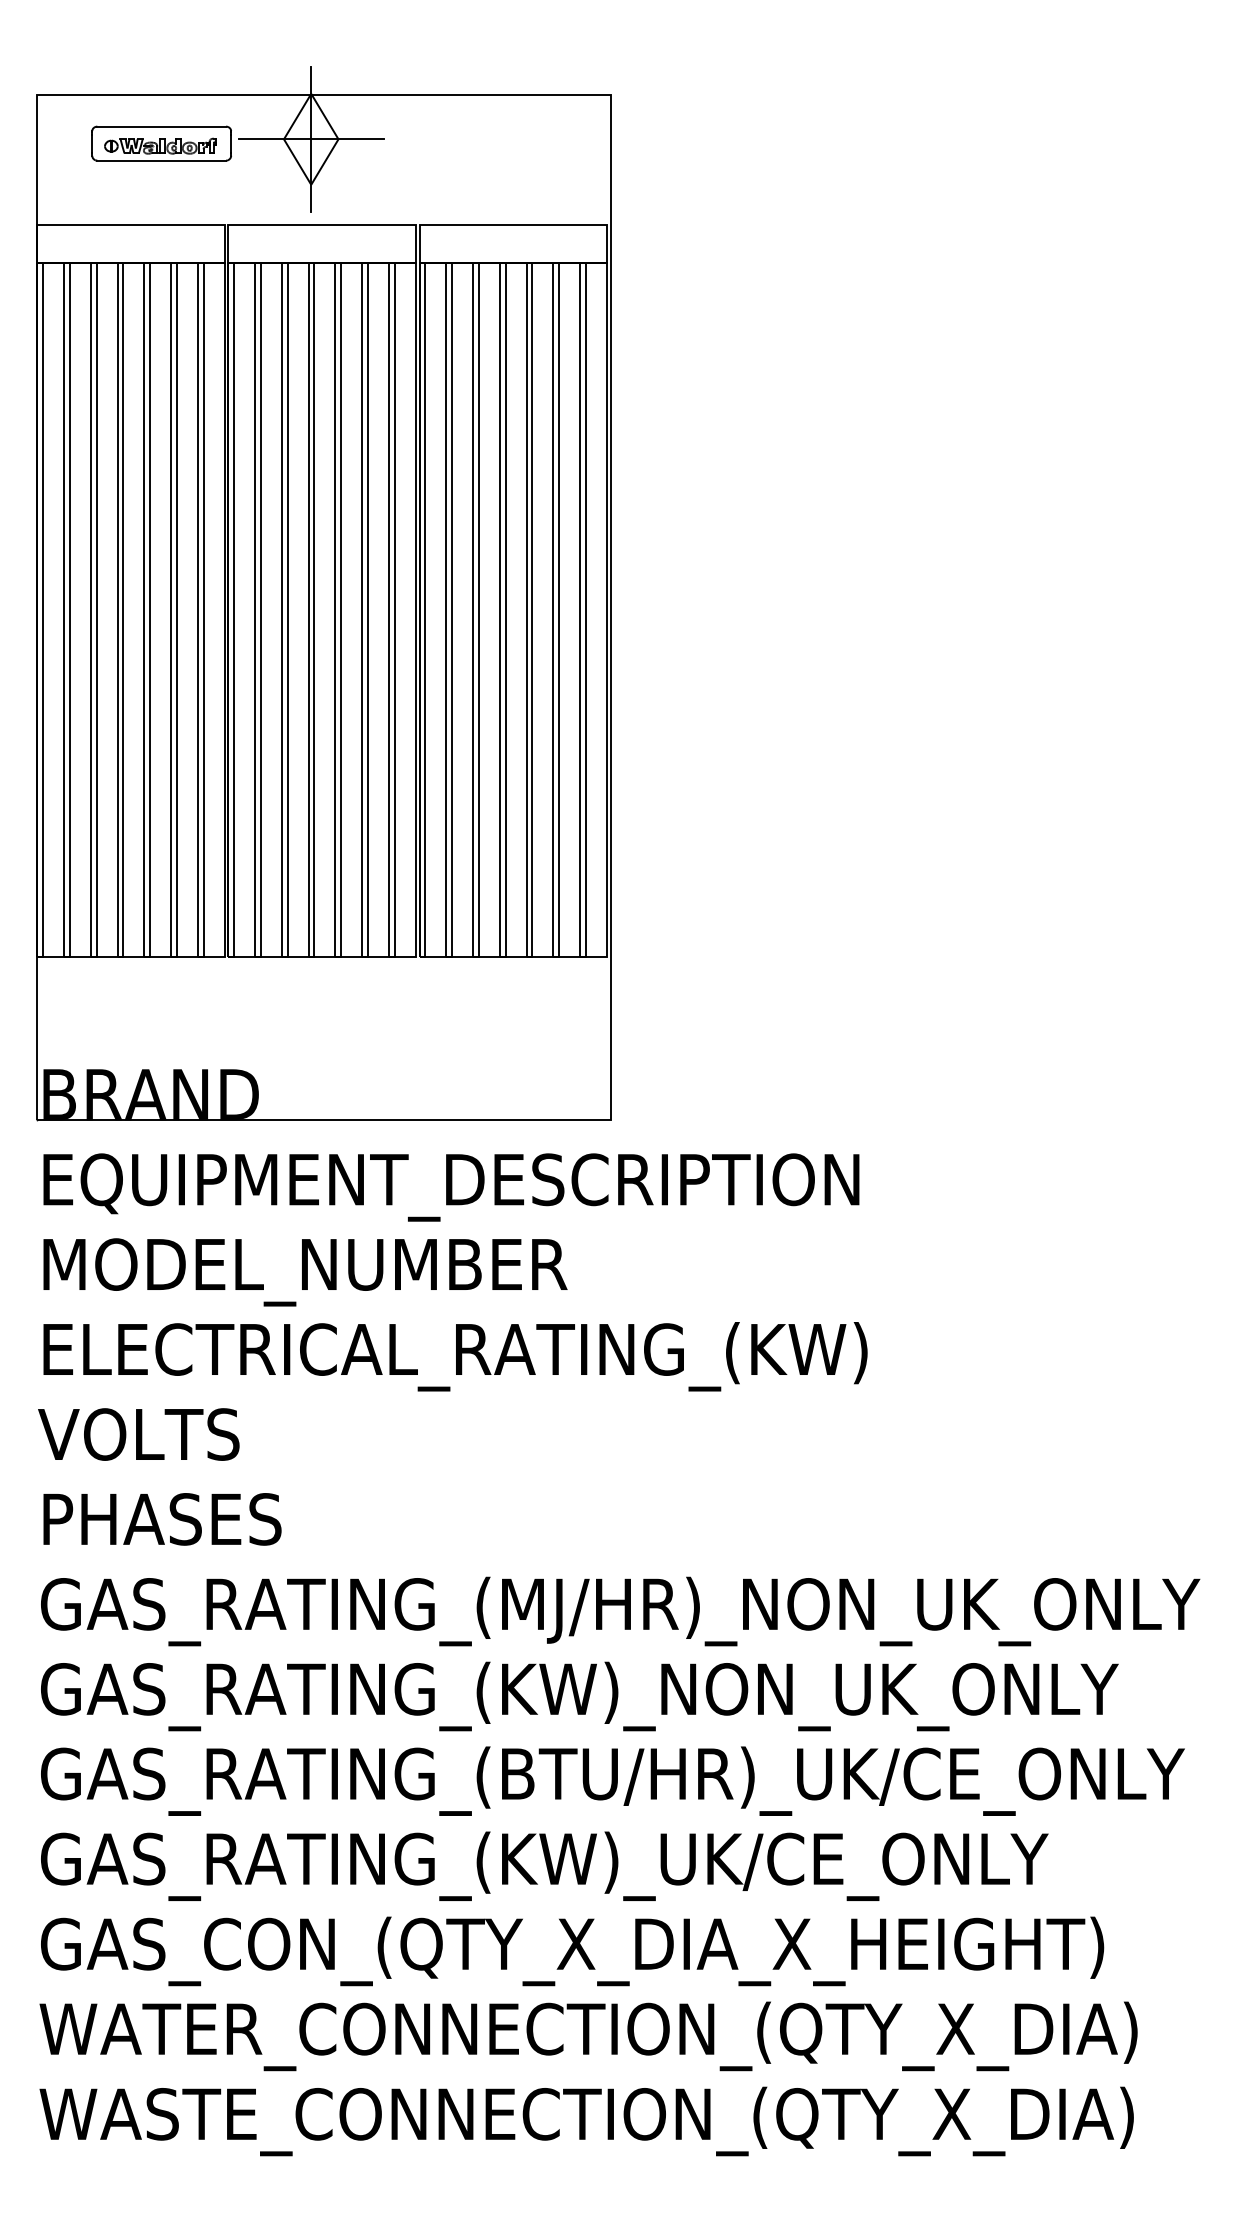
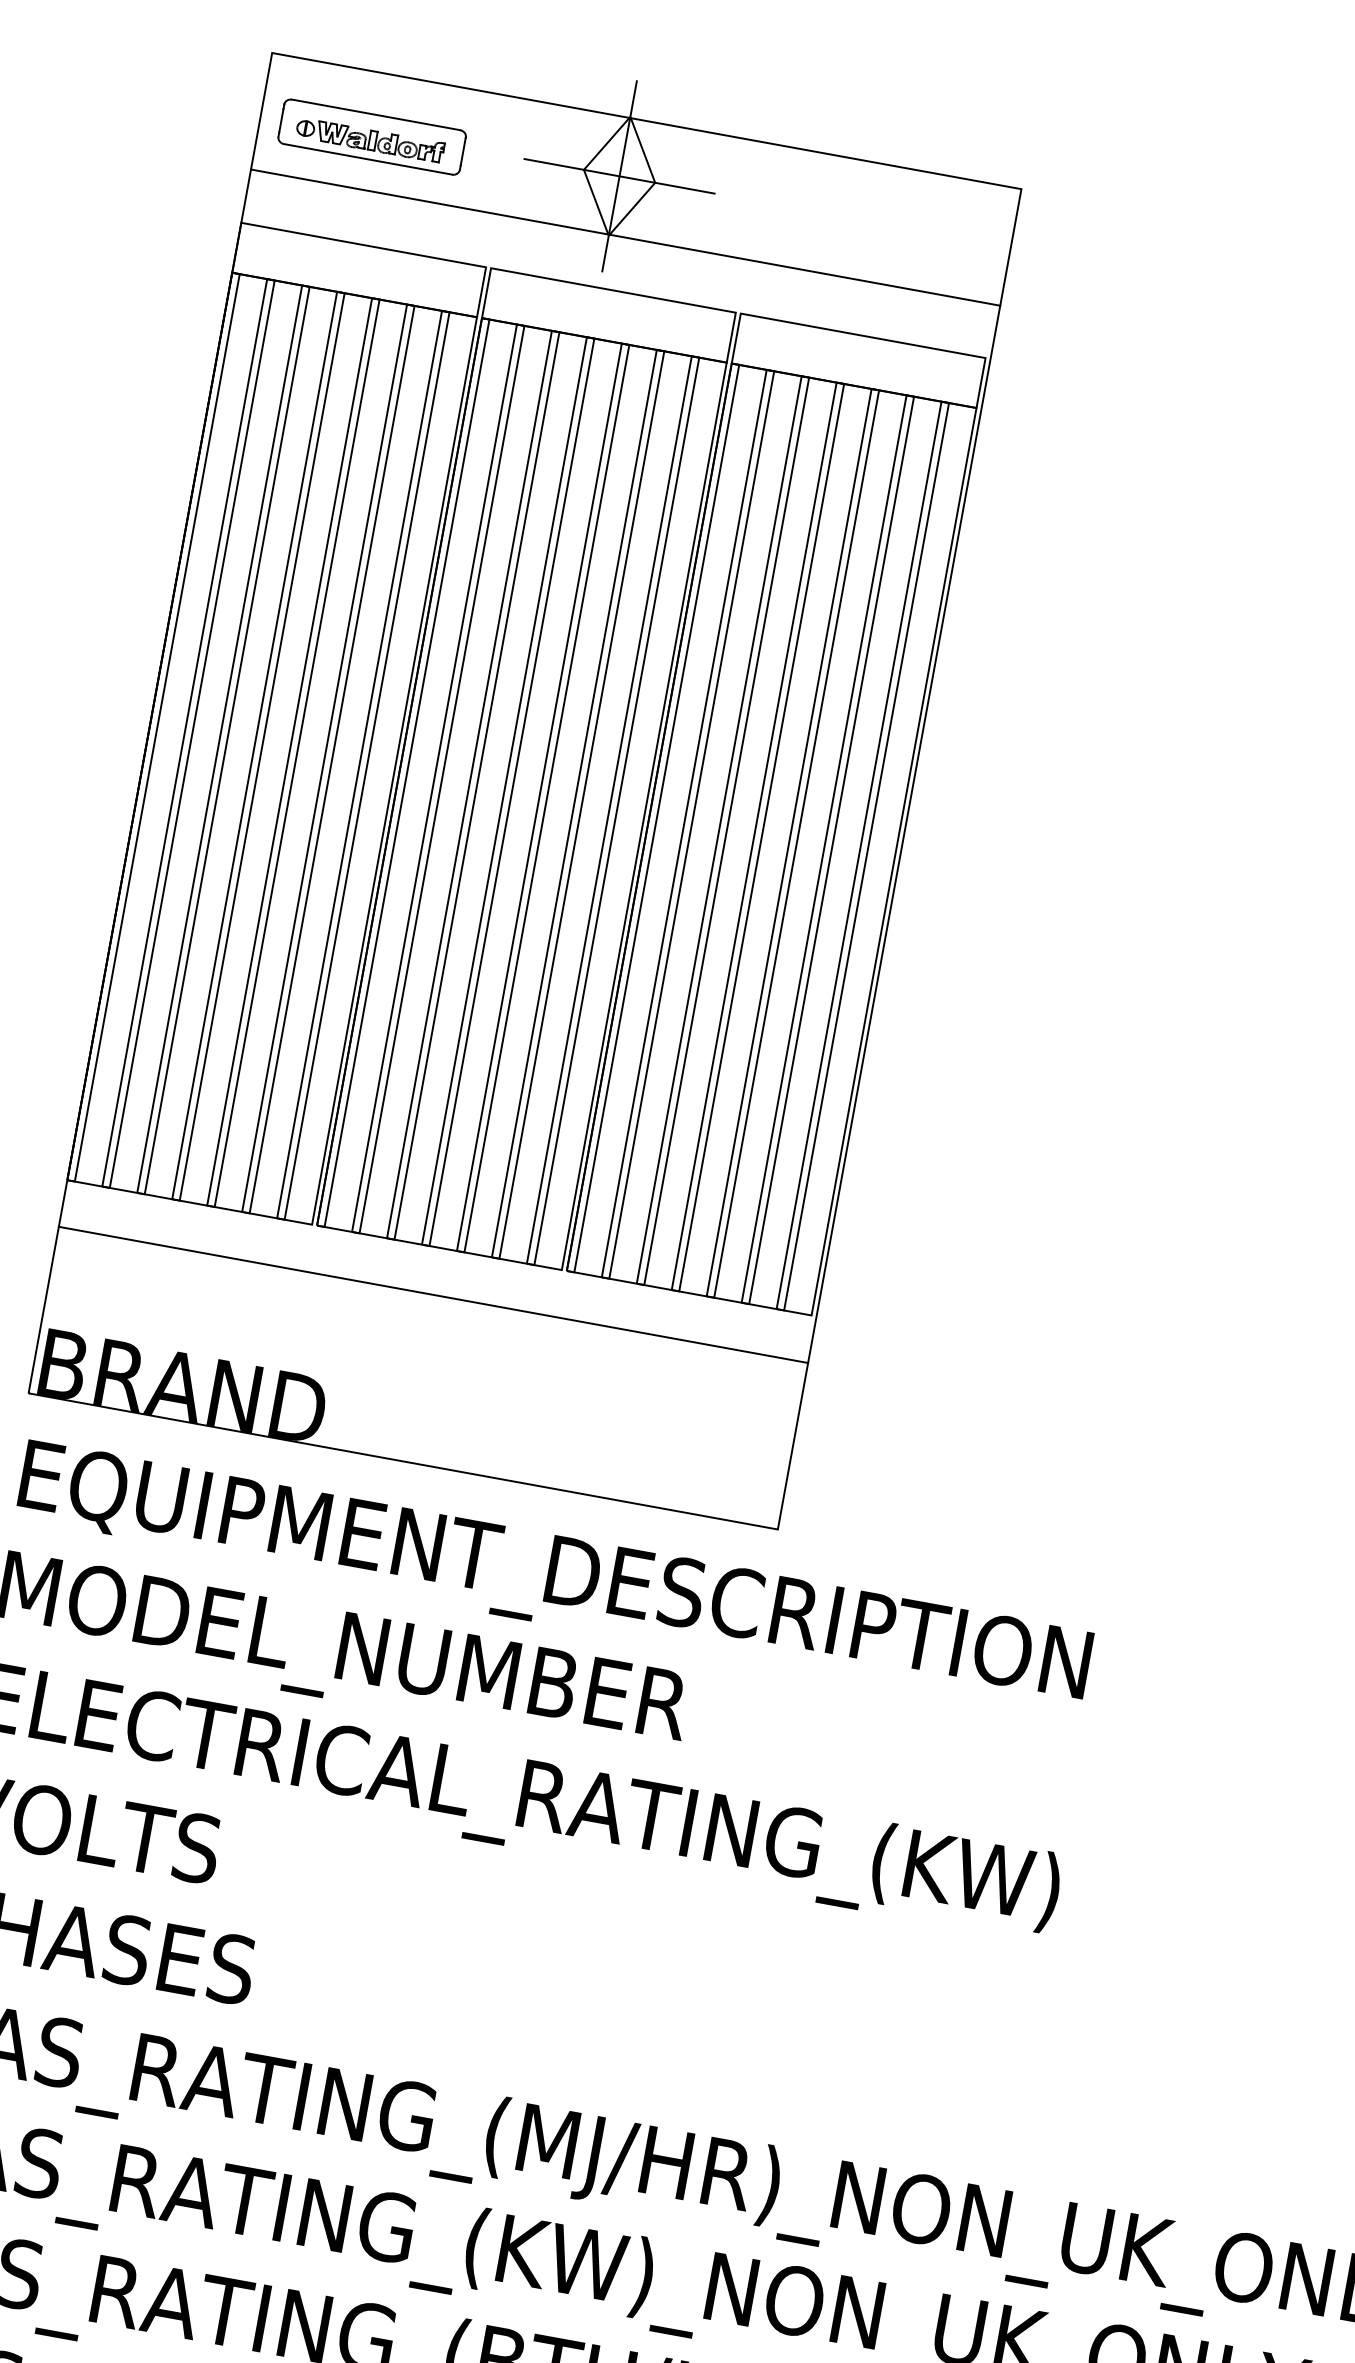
part: (161, 143) -> (371, 136), moved
line: (323, 183) -> (625, 236), added
line: (323, 992) -> (432, 1294), added

